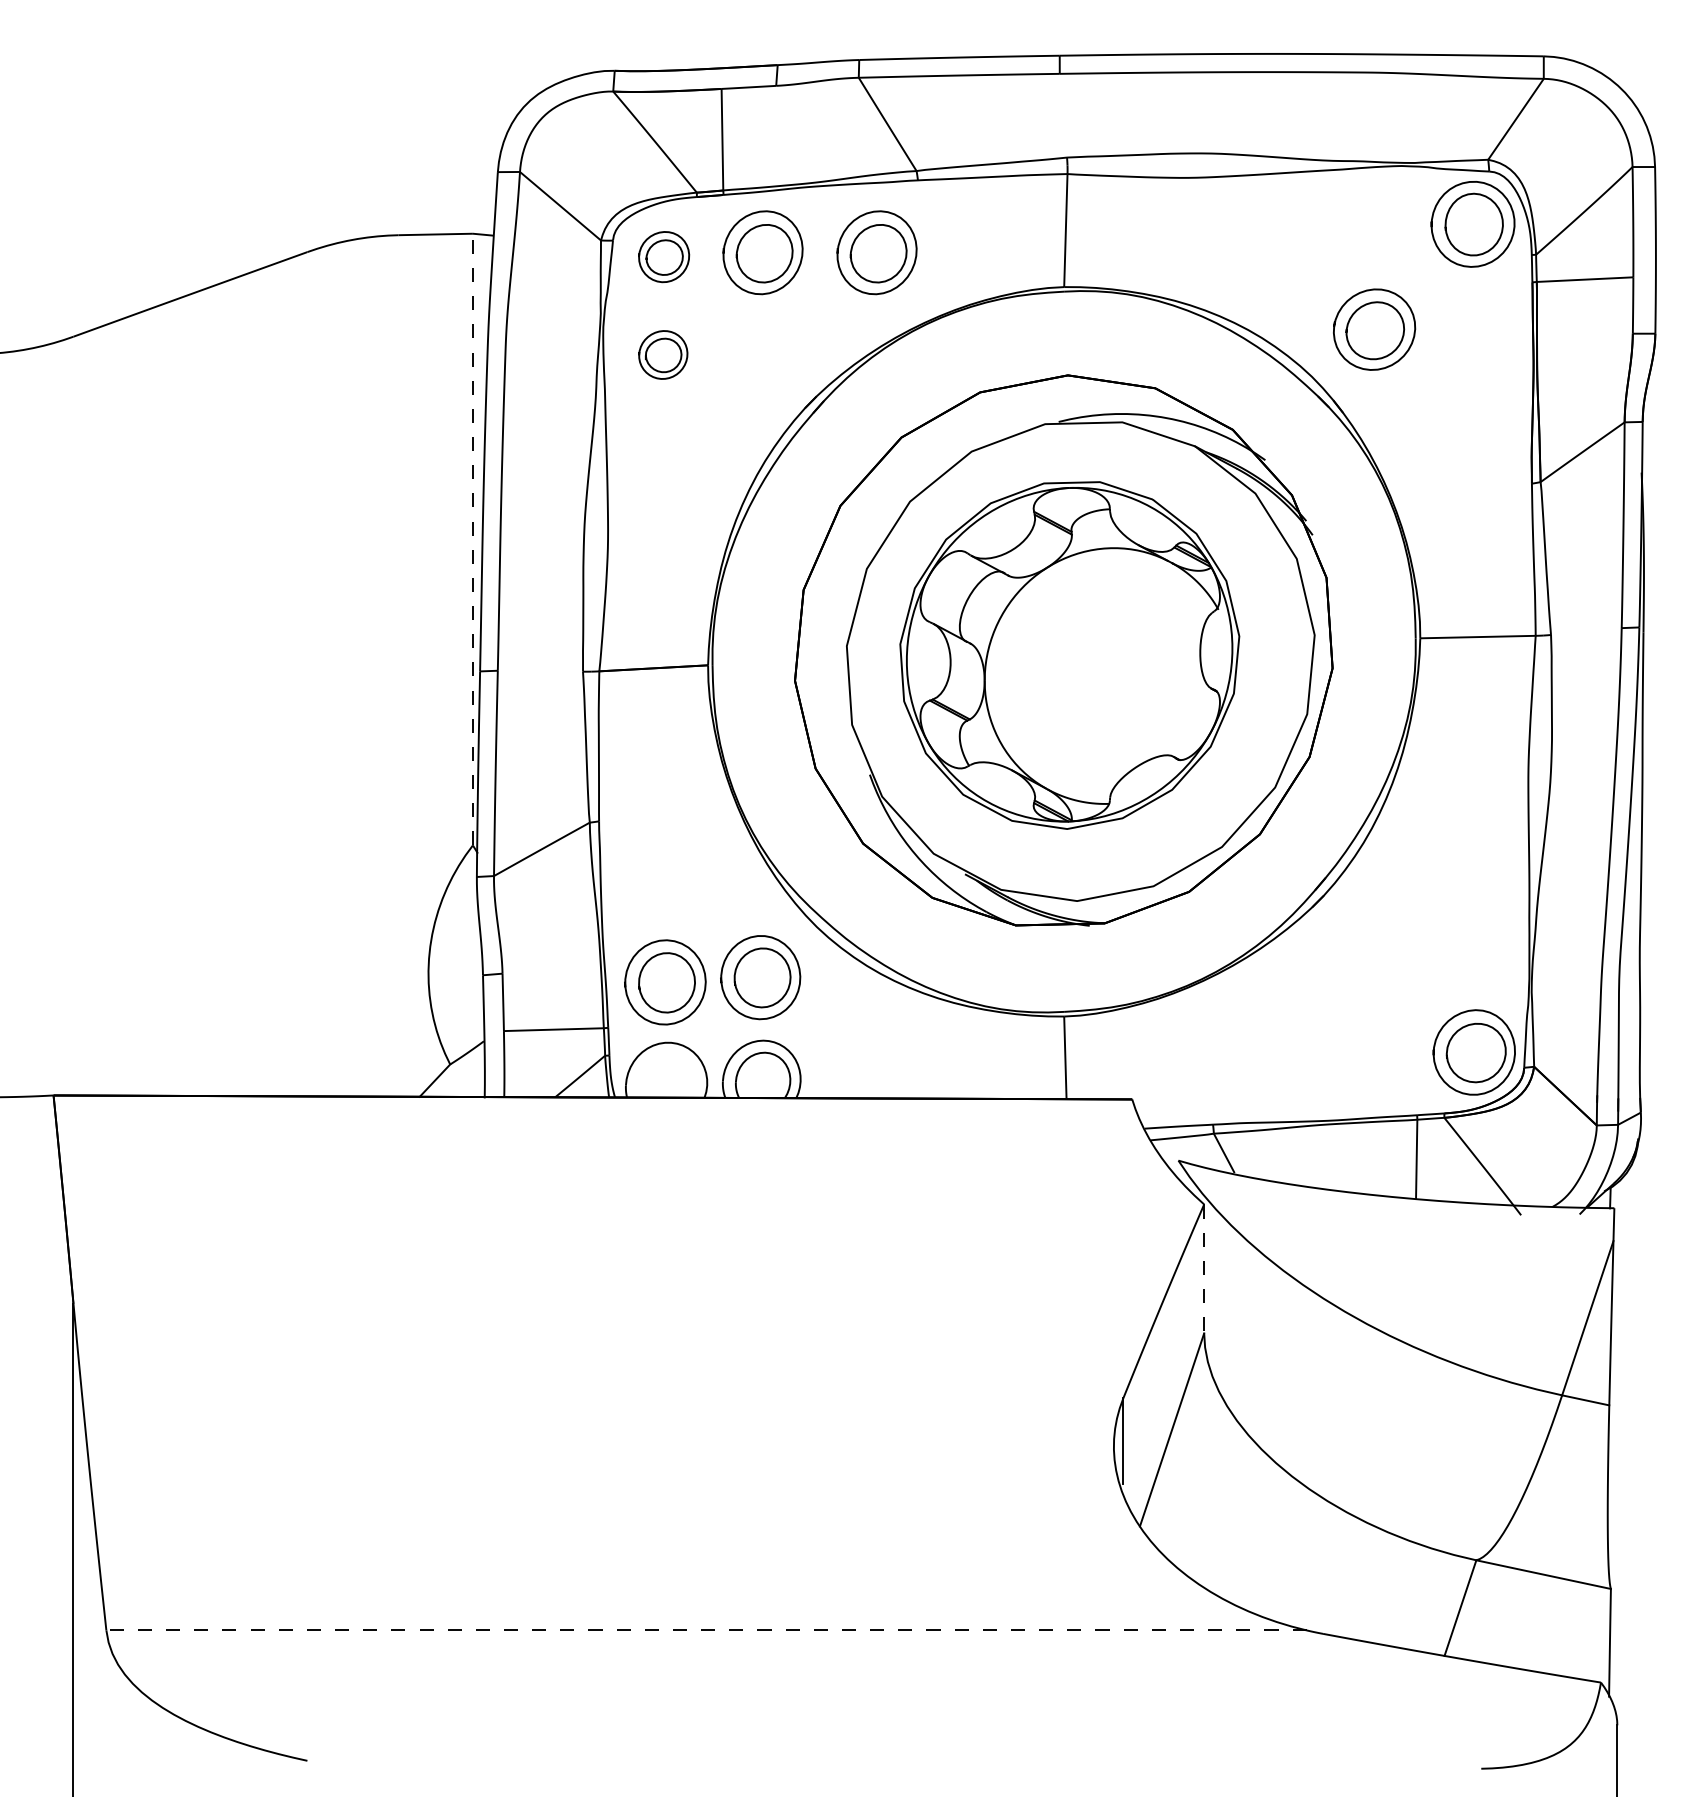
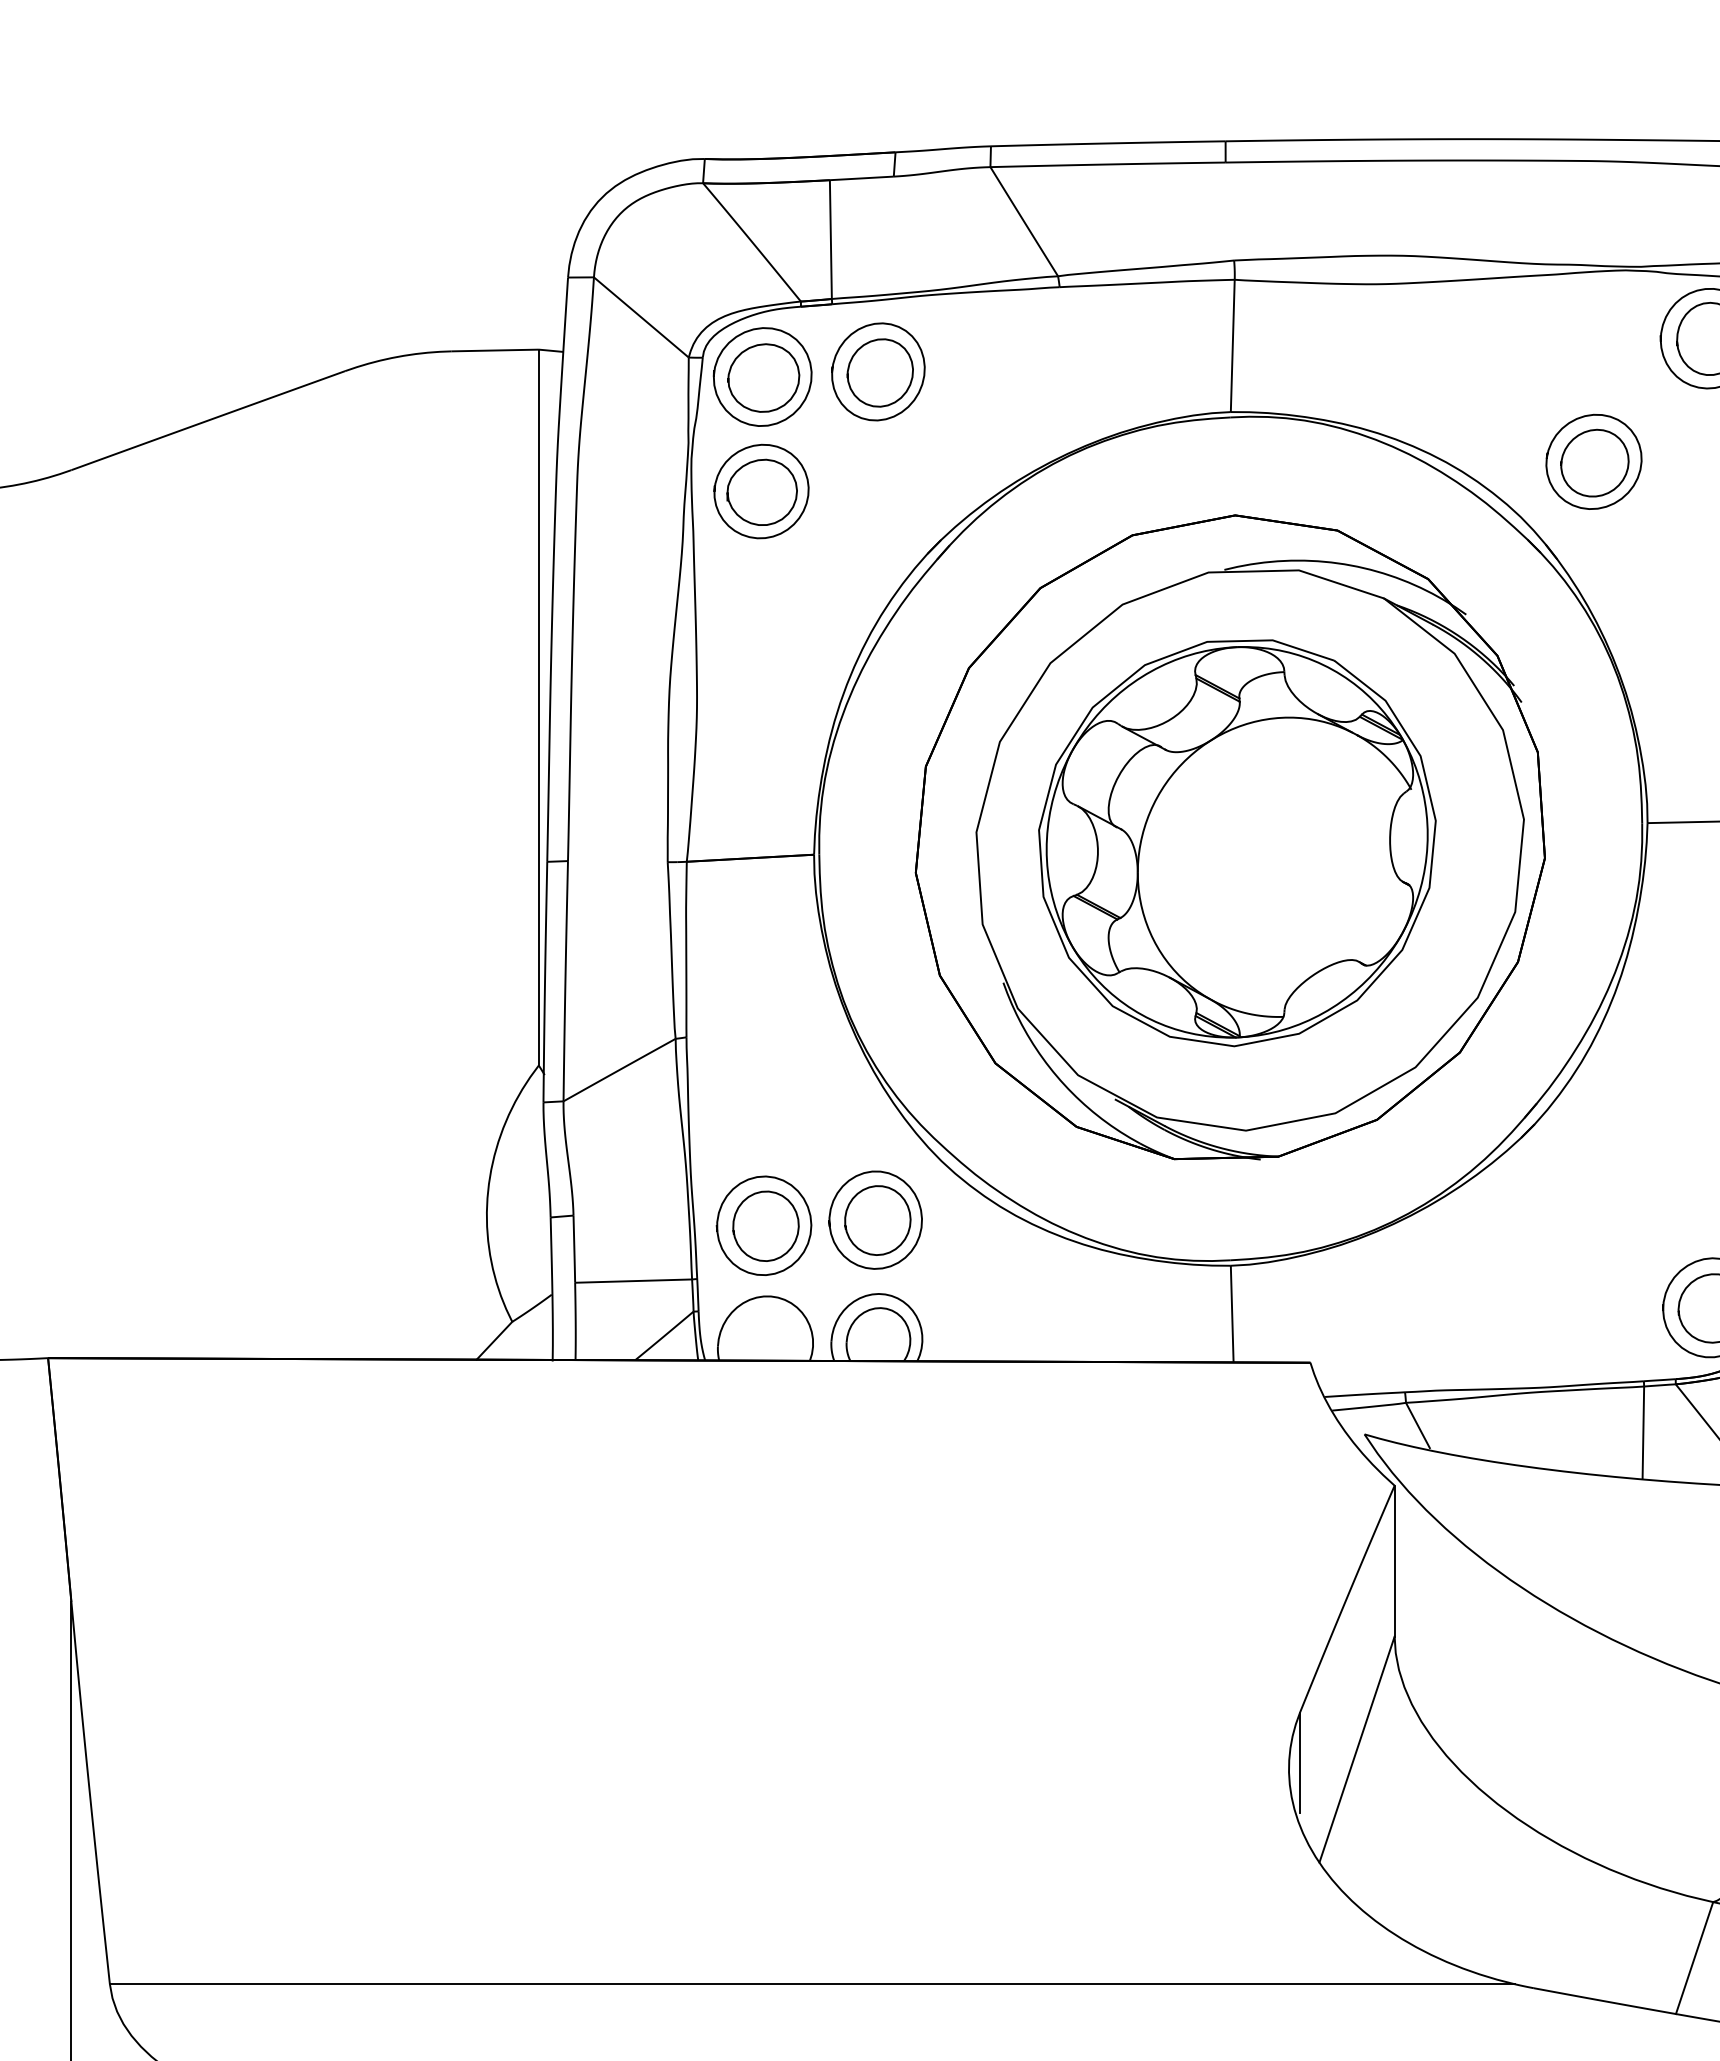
part: (876, 252) -> (1011, 371), removed
part: (663, 256) -> (761, 376), size x1.67
part: (663, 354) -> (761, 490), size x1.67
line: (472, 539) -> (538, 707), dashed -> solid
line: (1204, 1269) -> (1395, 1561), dashed -> solid
line: (706, 1630) -> (812, 1984), dashed -> solid

